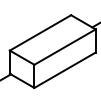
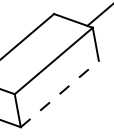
line: (65, 70) -> (60, 94), solid -> dashed

